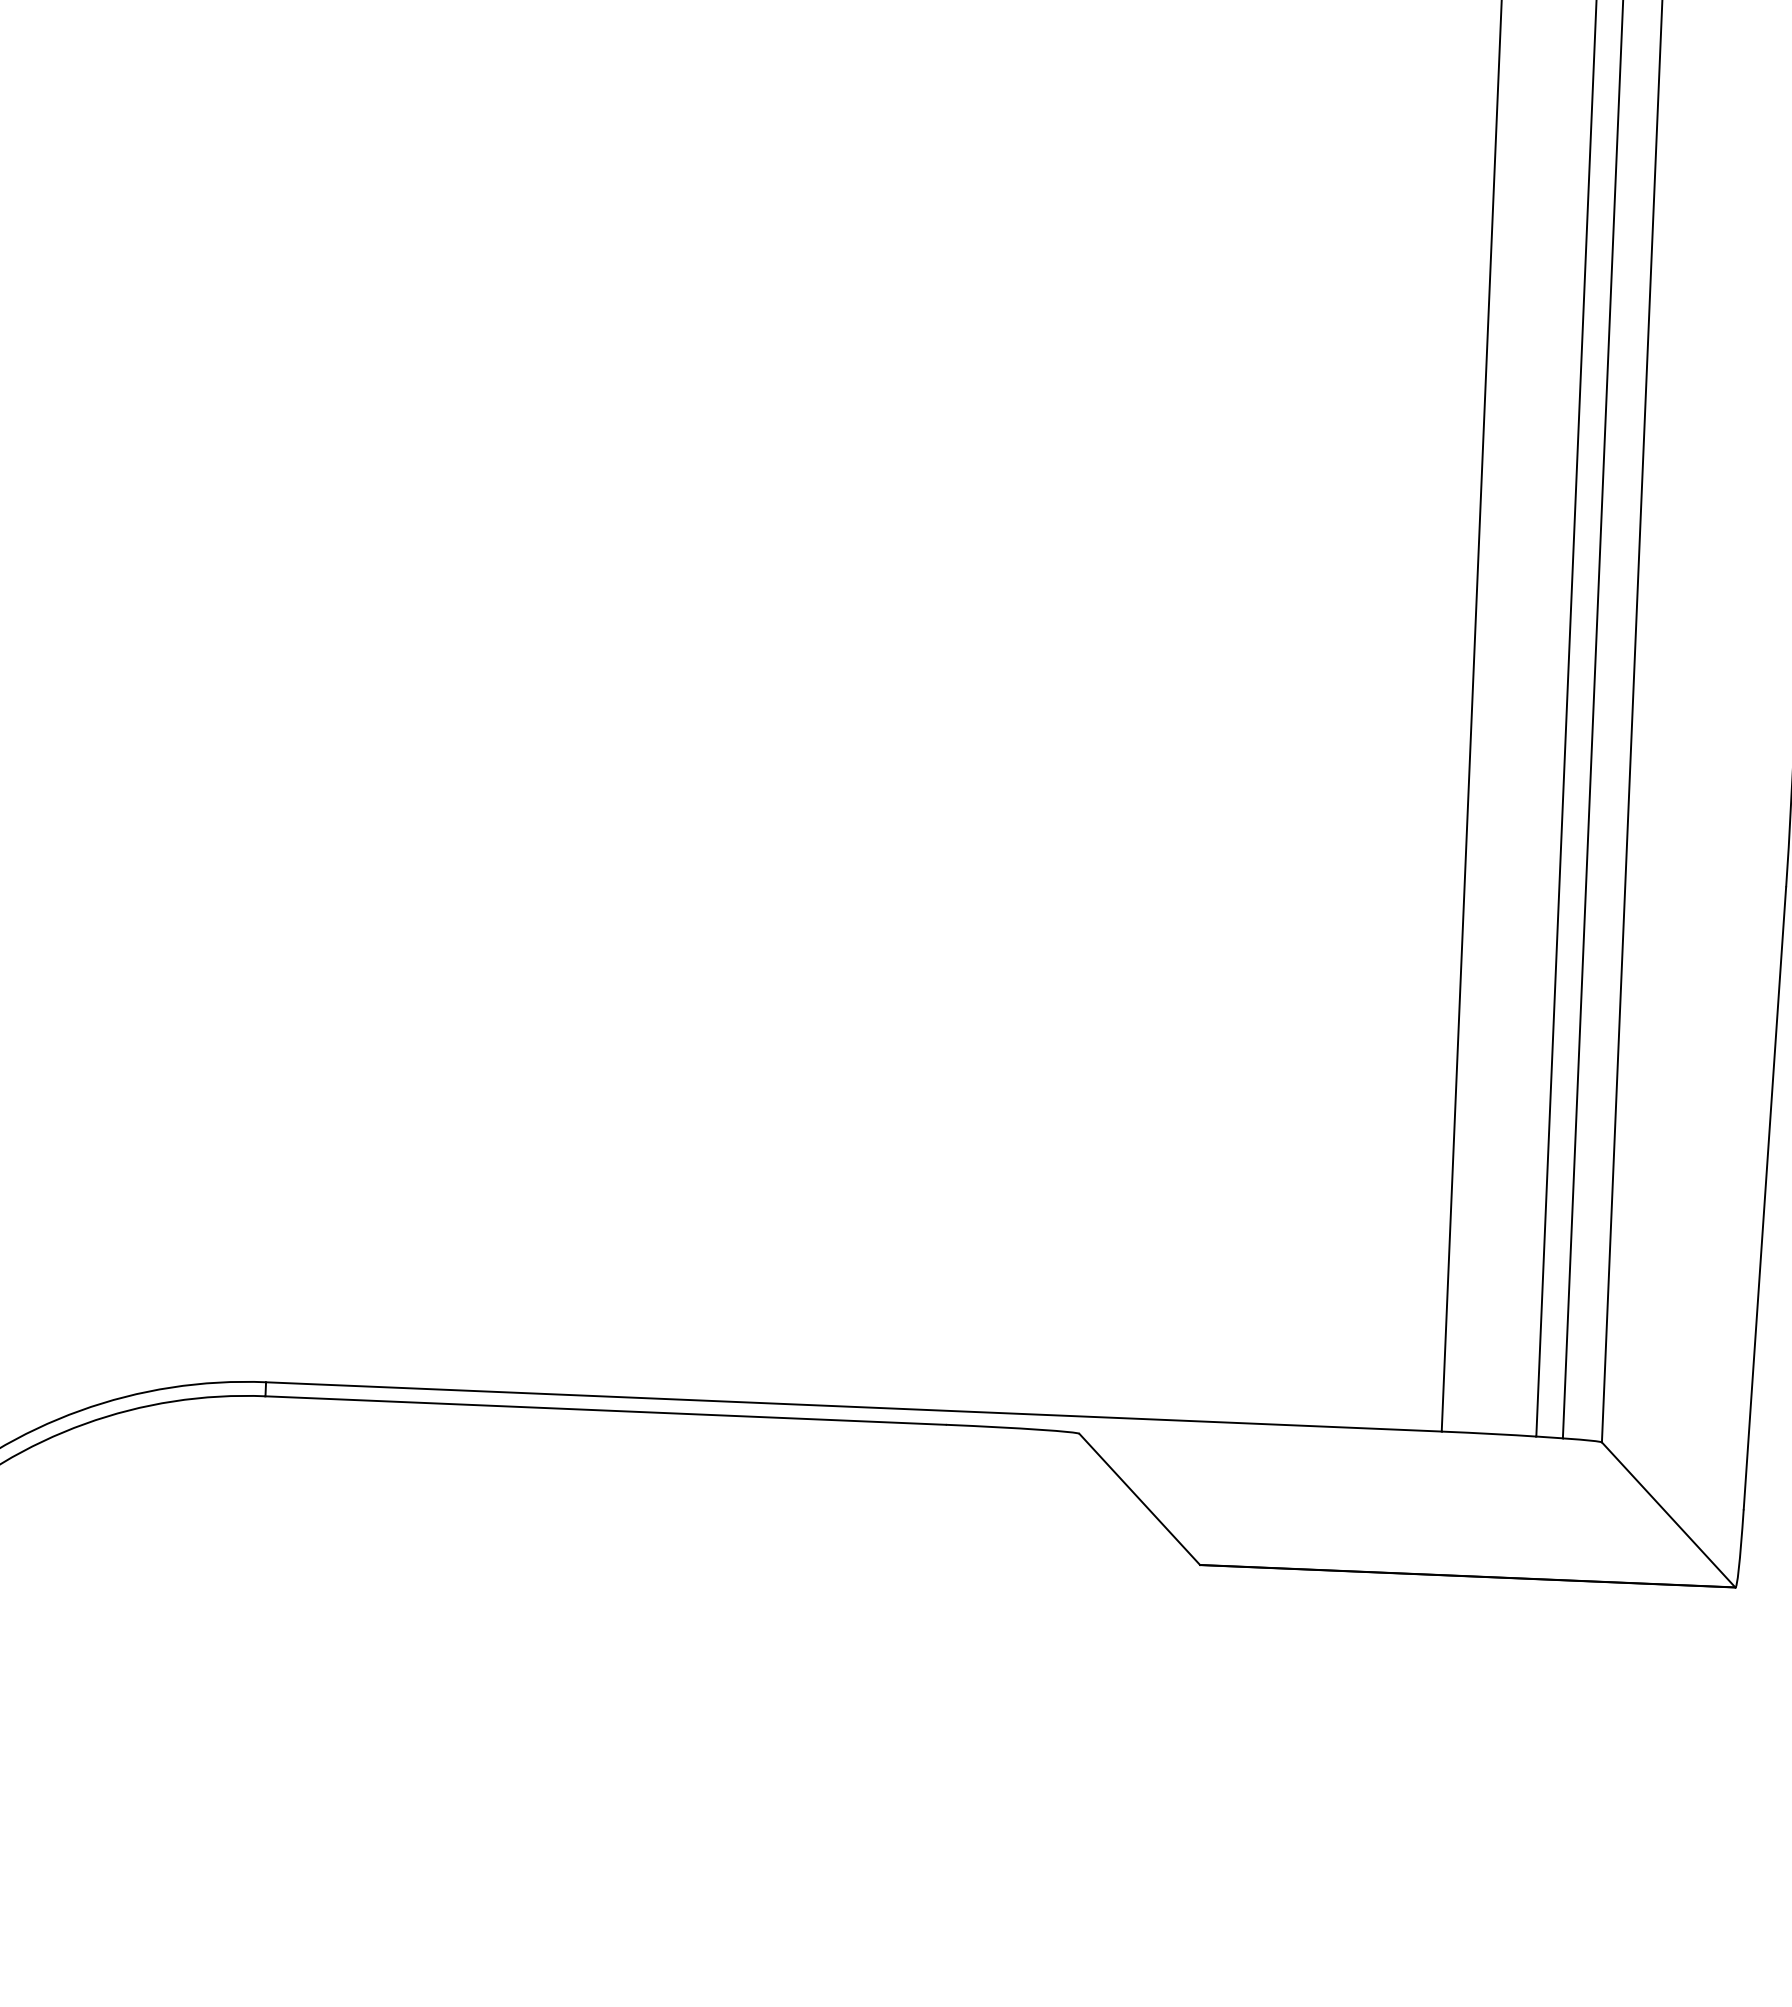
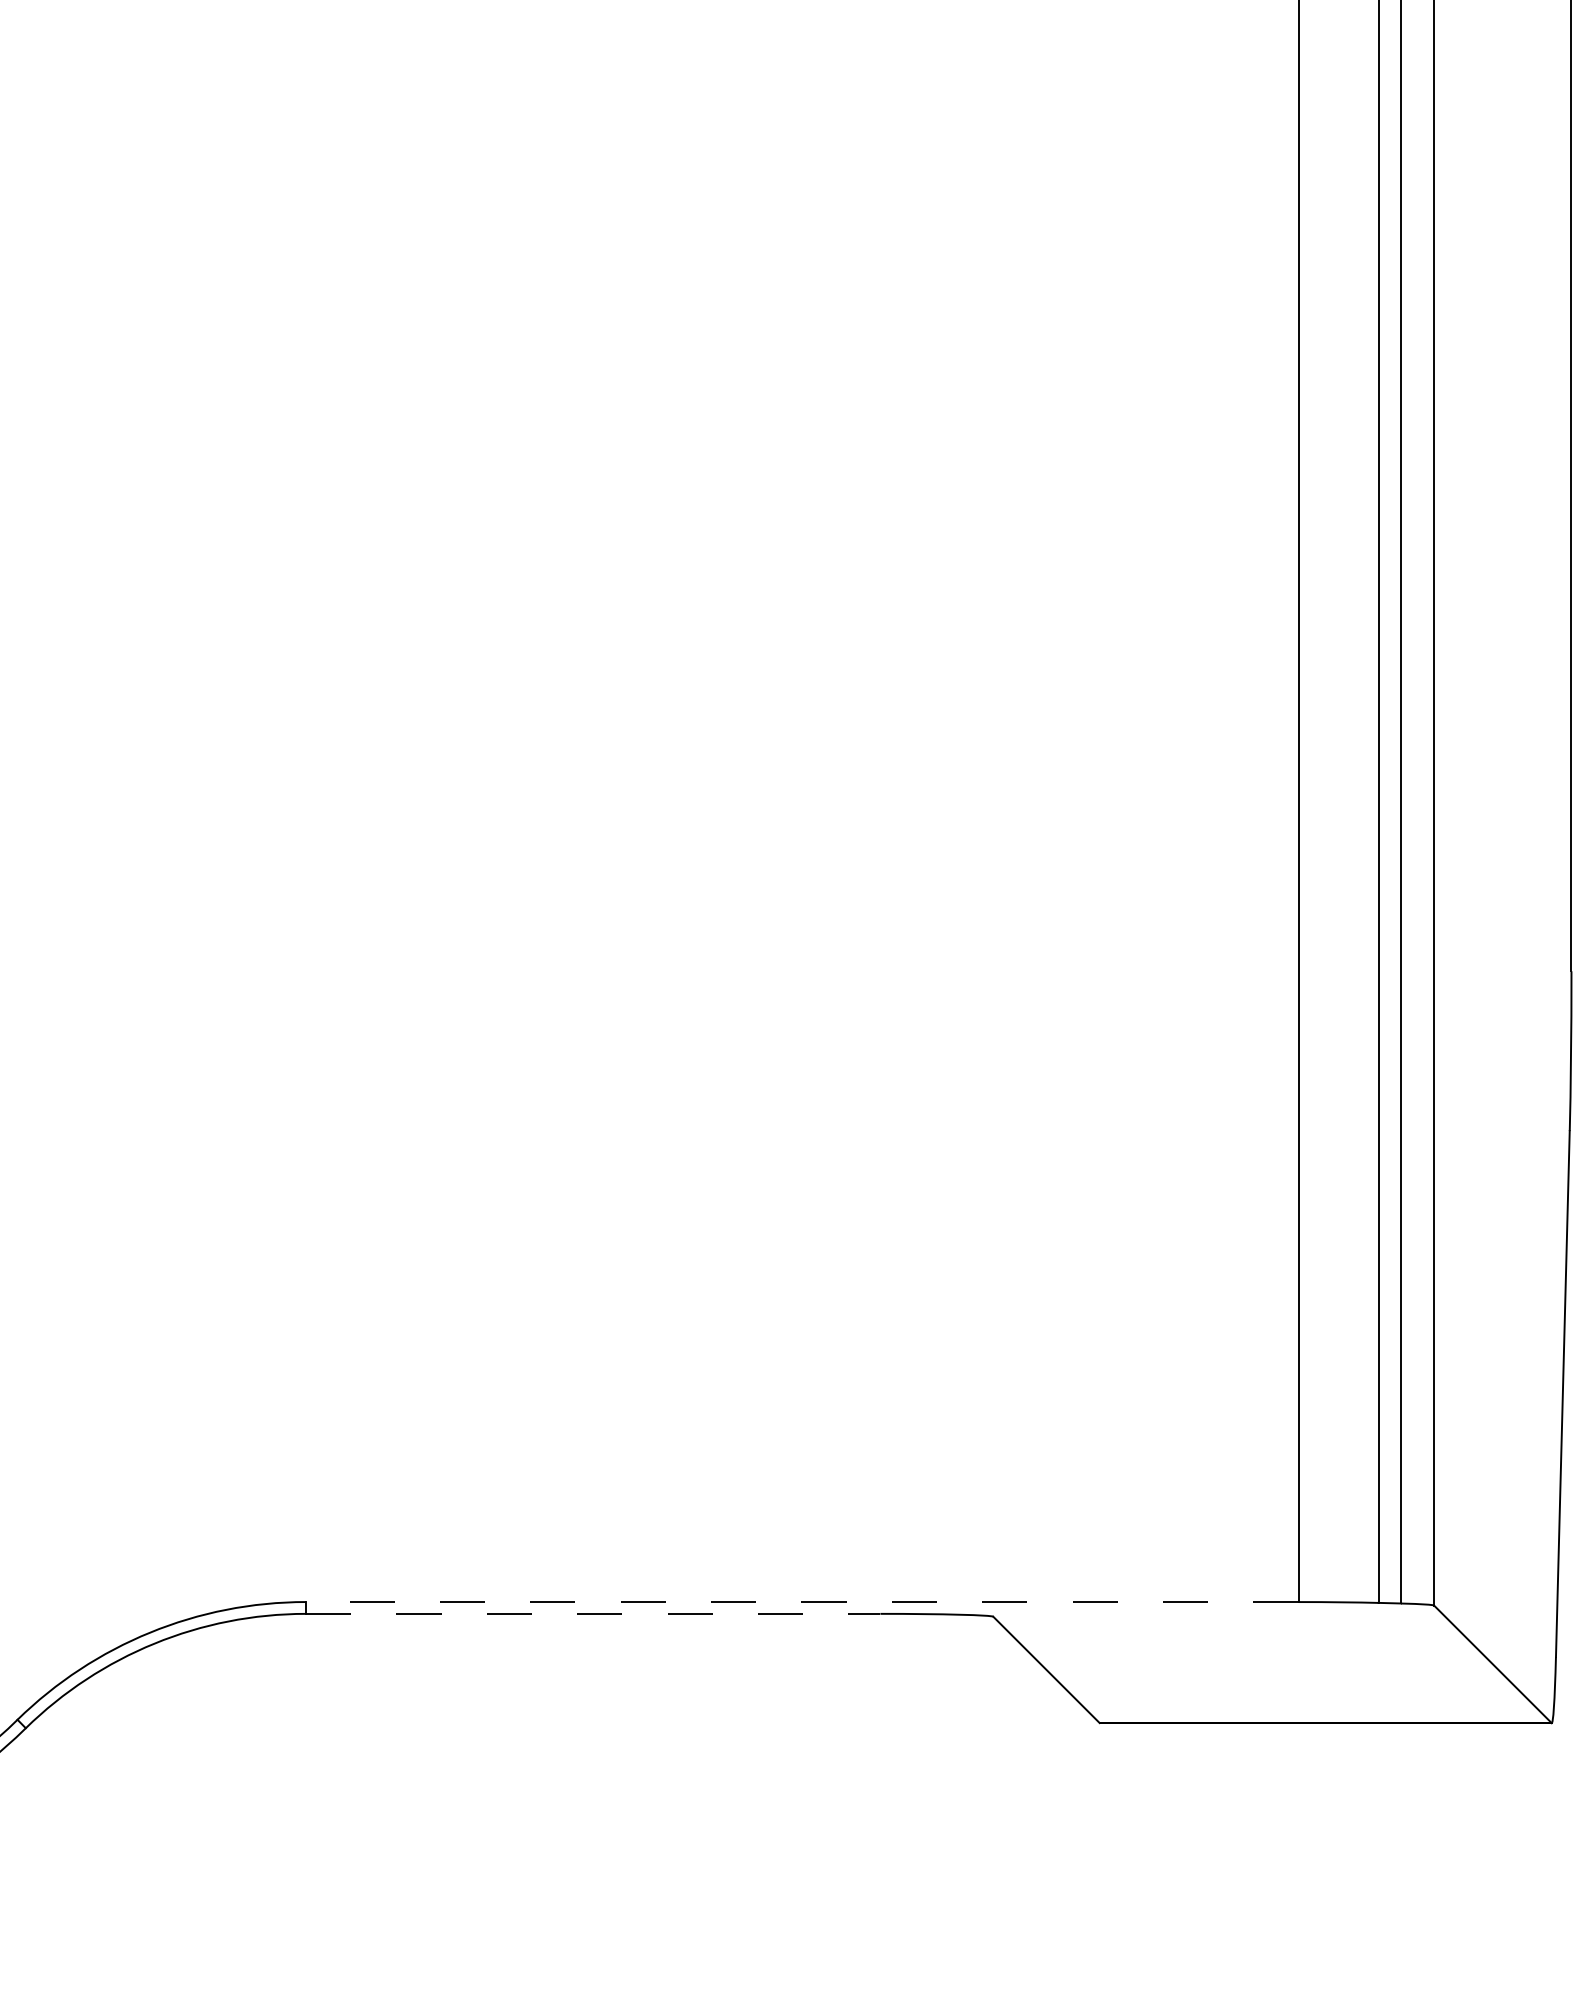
line: (852, 1407) -> (801, 1602), solid -> dashed
line: (606, 1410) -> (593, 1613), solid -> dashed

